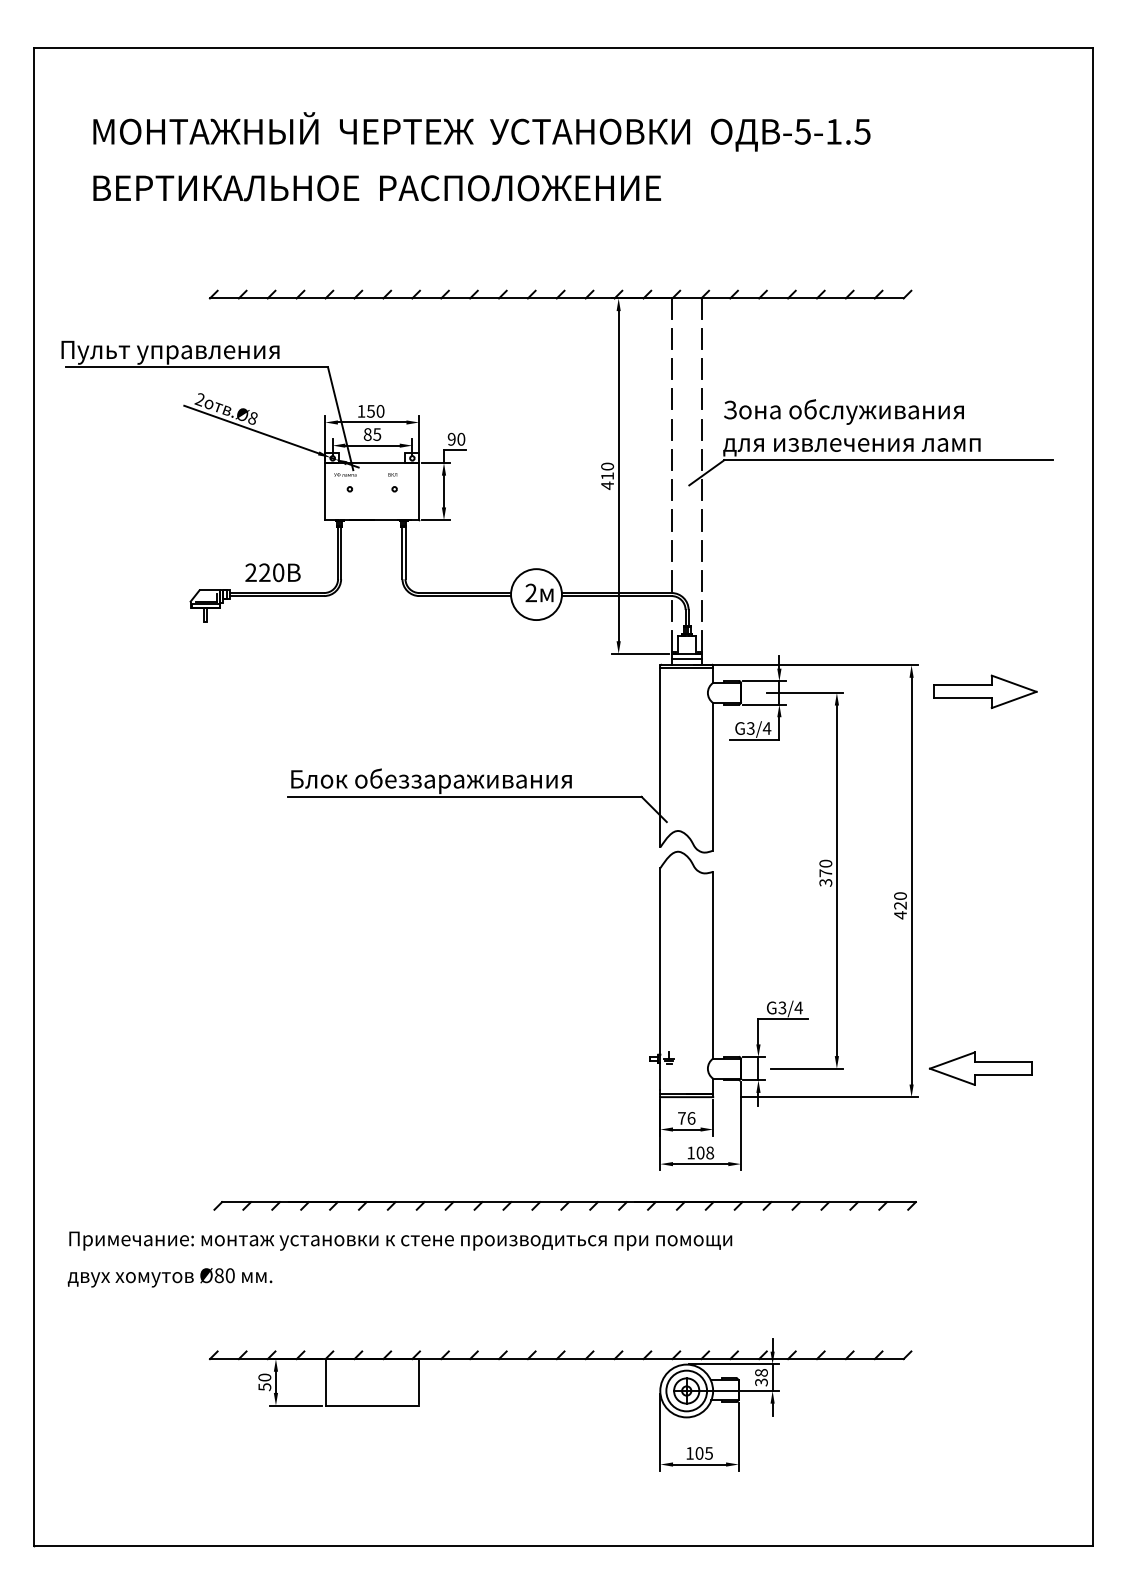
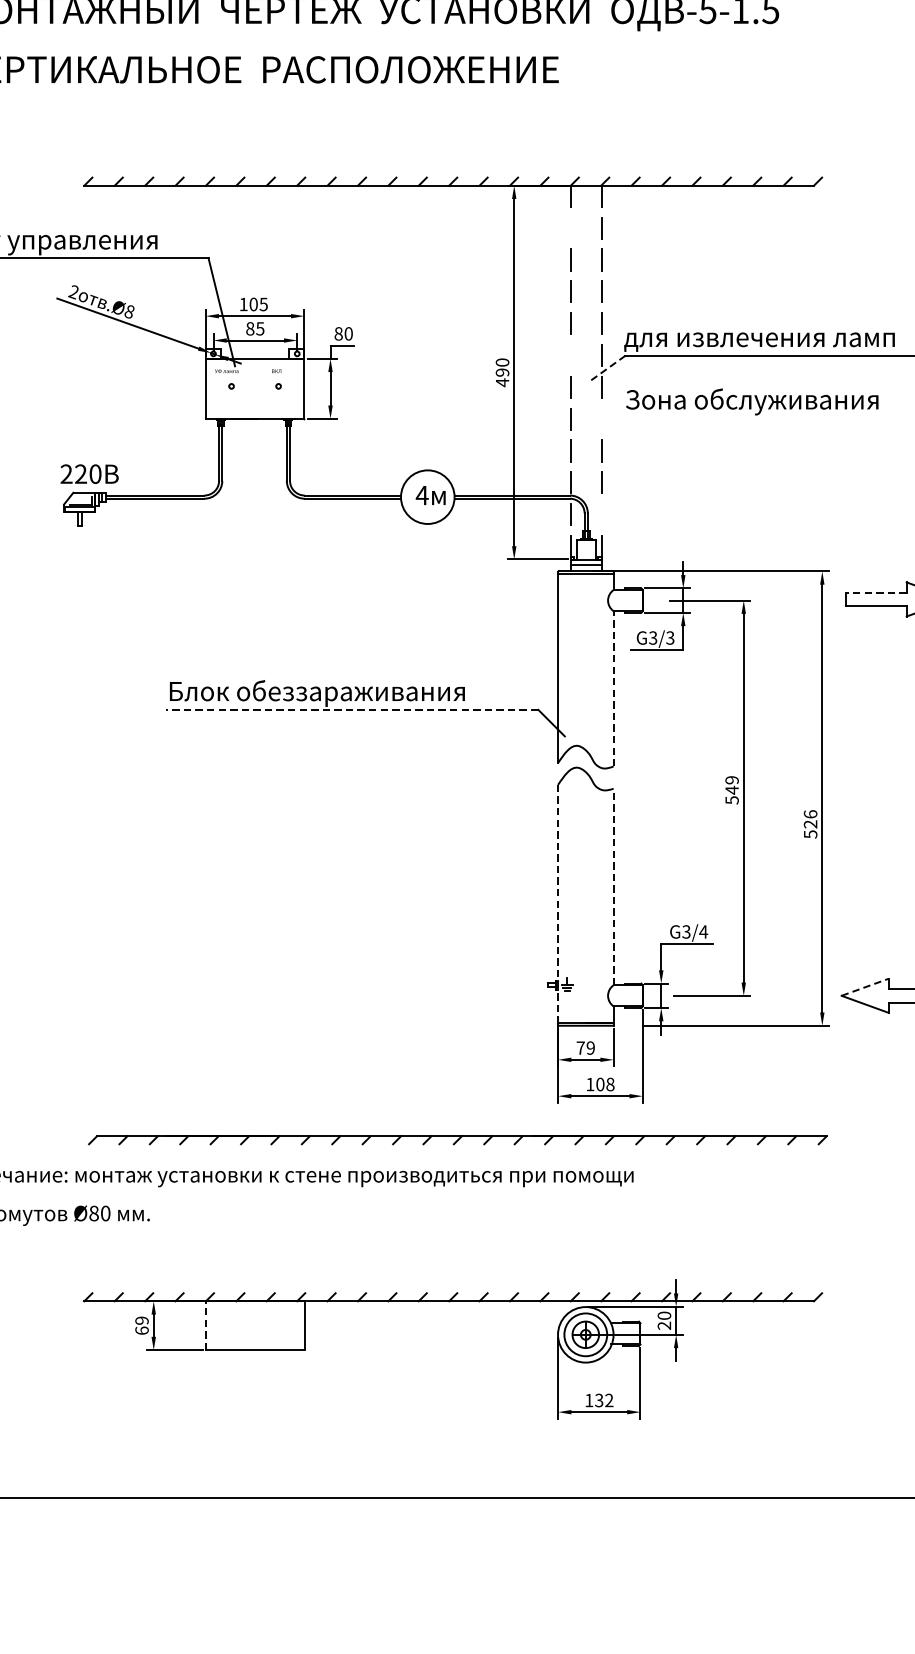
line: (671, 338) -> (569, 227), removed
text: (375, 411) -> (258, 304), 150 -> 105
text: (843, 411) -> (751, 401), moved
text: (451, 439) -> (338, 334), 90 -> 80
line: (671, 459) -> (569, 355), removed
line: (706, 472) -> (606, 368), solid -> dashed
text: (607, 476) -> (502, 372), 410 -> 490
line: (701, 520) -> (601, 419), removed
text: (272, 572) -> (89, 473), moved
text: (531, 592) -> (422, 494), 2 -> 4
line: (701, 610) -> (601, 513), removed
line: (962, 685) -> (875, 592), solid -> dashed
text: (766, 728) -> (669, 638), G3/4 -> G3/3
line: (713, 776) -> (613, 688), solid -> dashed
line: (464, 796) -> (352, 709), solid -> dashed
text: (825, 872) -> (731, 789), 370 -> 549
text: (900, 905) -> (810, 824), 420 -> 526
line: (713, 964) -> (613, 886), solid -> dashed
line: (660, 979) -> (558, 902), solid -> dashed
line: (952, 1060) -> (865, 987), solid -> dashed
text: (691, 1118) -> (590, 1048), 76 -> 79
text: (761, 1377) -> (664, 1320), 38 -> 20
line: (325, 1381) -> (205, 1324), solid -> dashed
text: (264, 1382) -> (141, 1325), 50 -> 69
text: (703, 1453) -> (603, 1400), 105 -> 132

